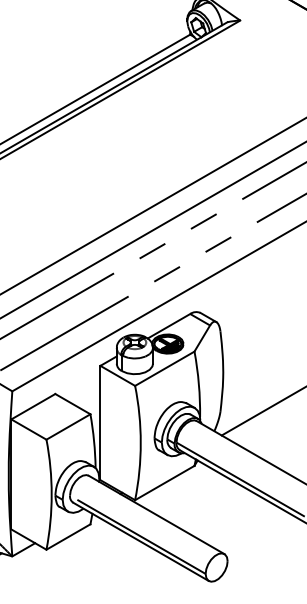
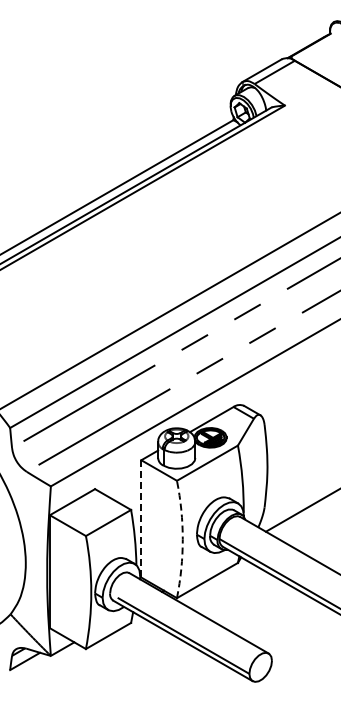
line: (100, 422) -> (141, 518), solid -> dashed
arc: (140, 443) -> (182, 539), solid -> dashed

